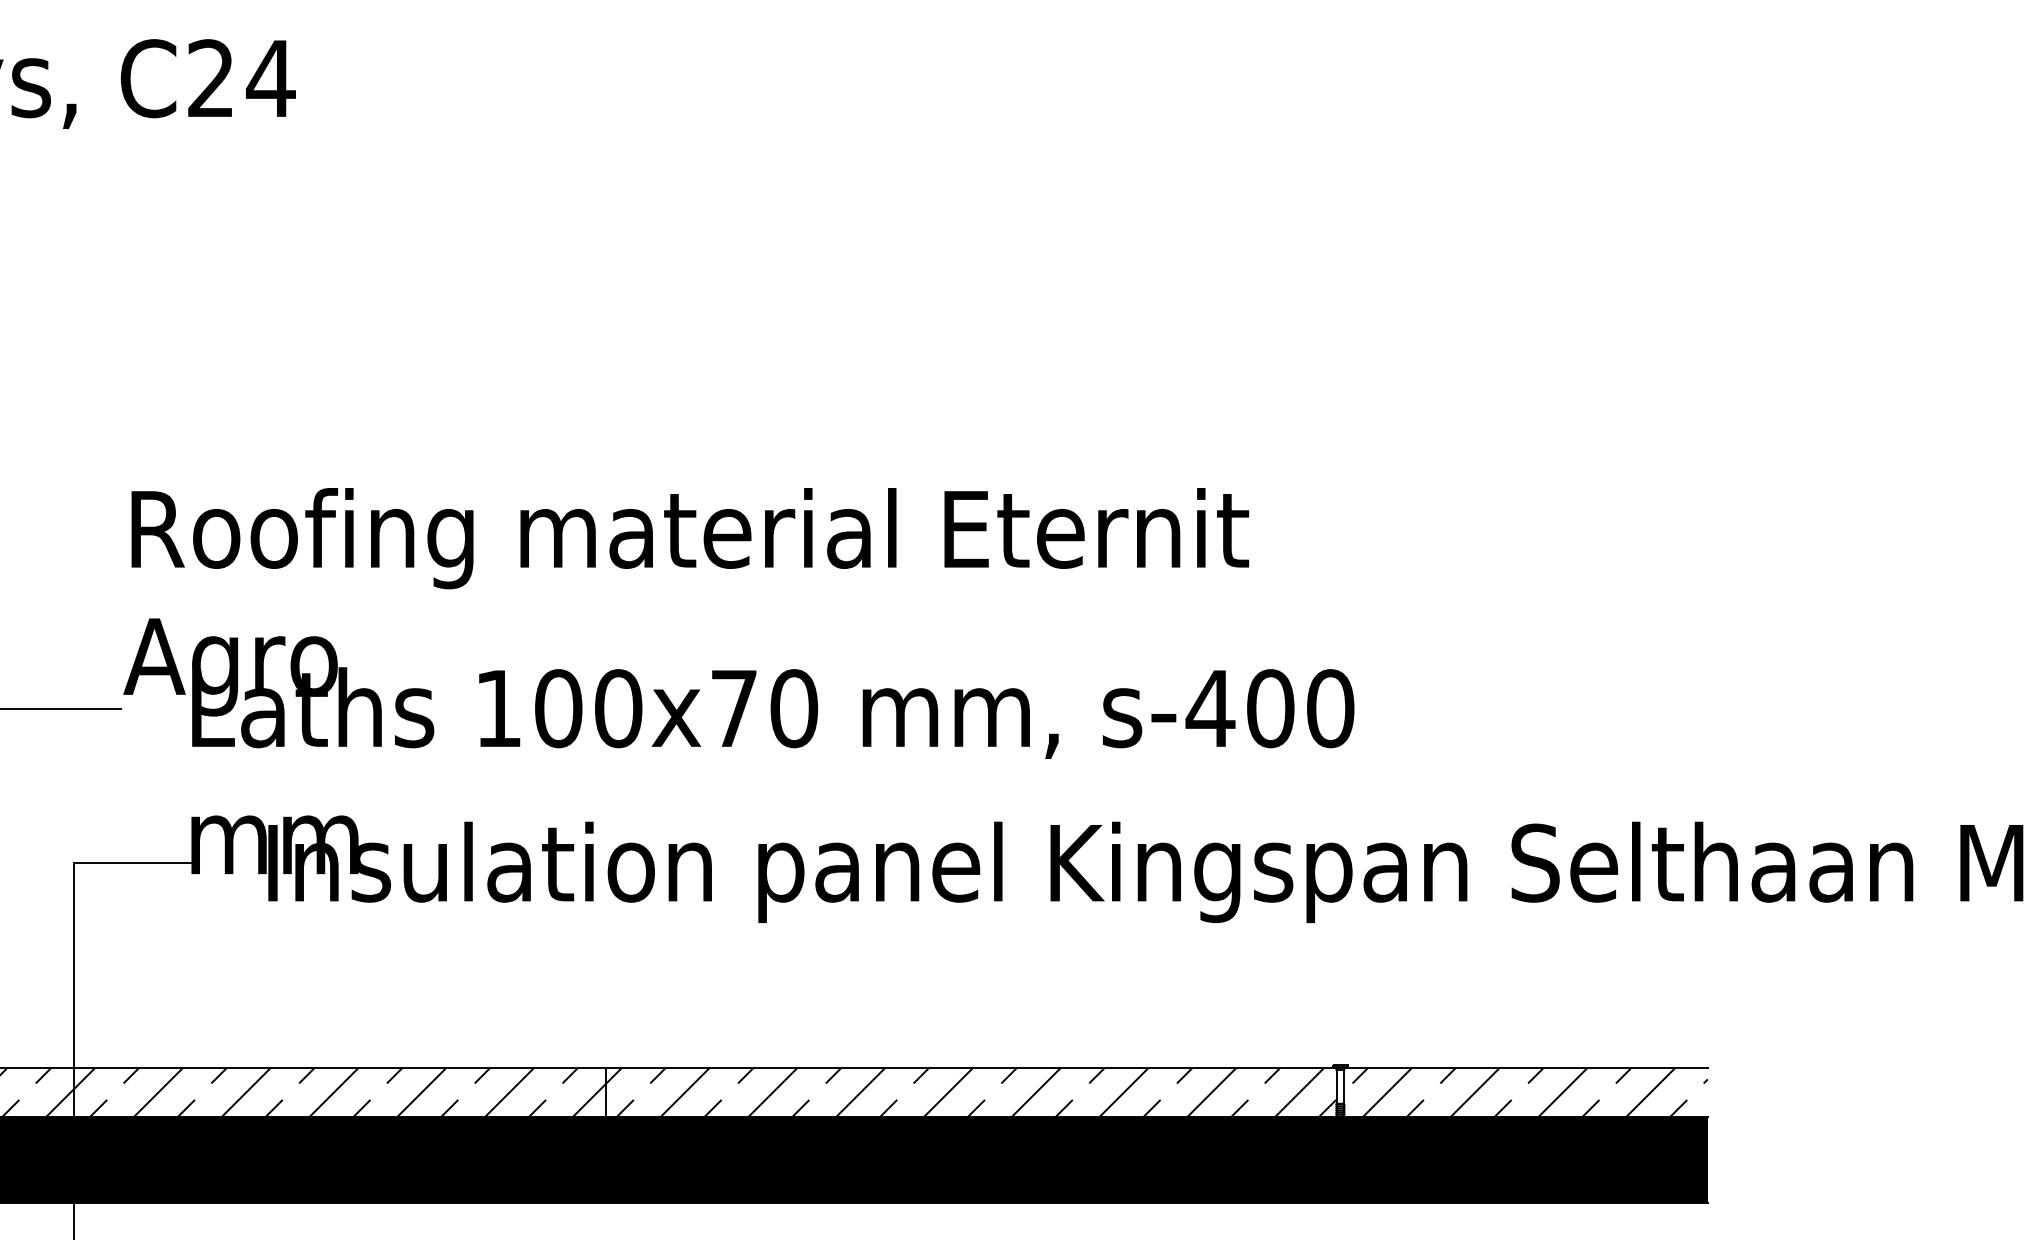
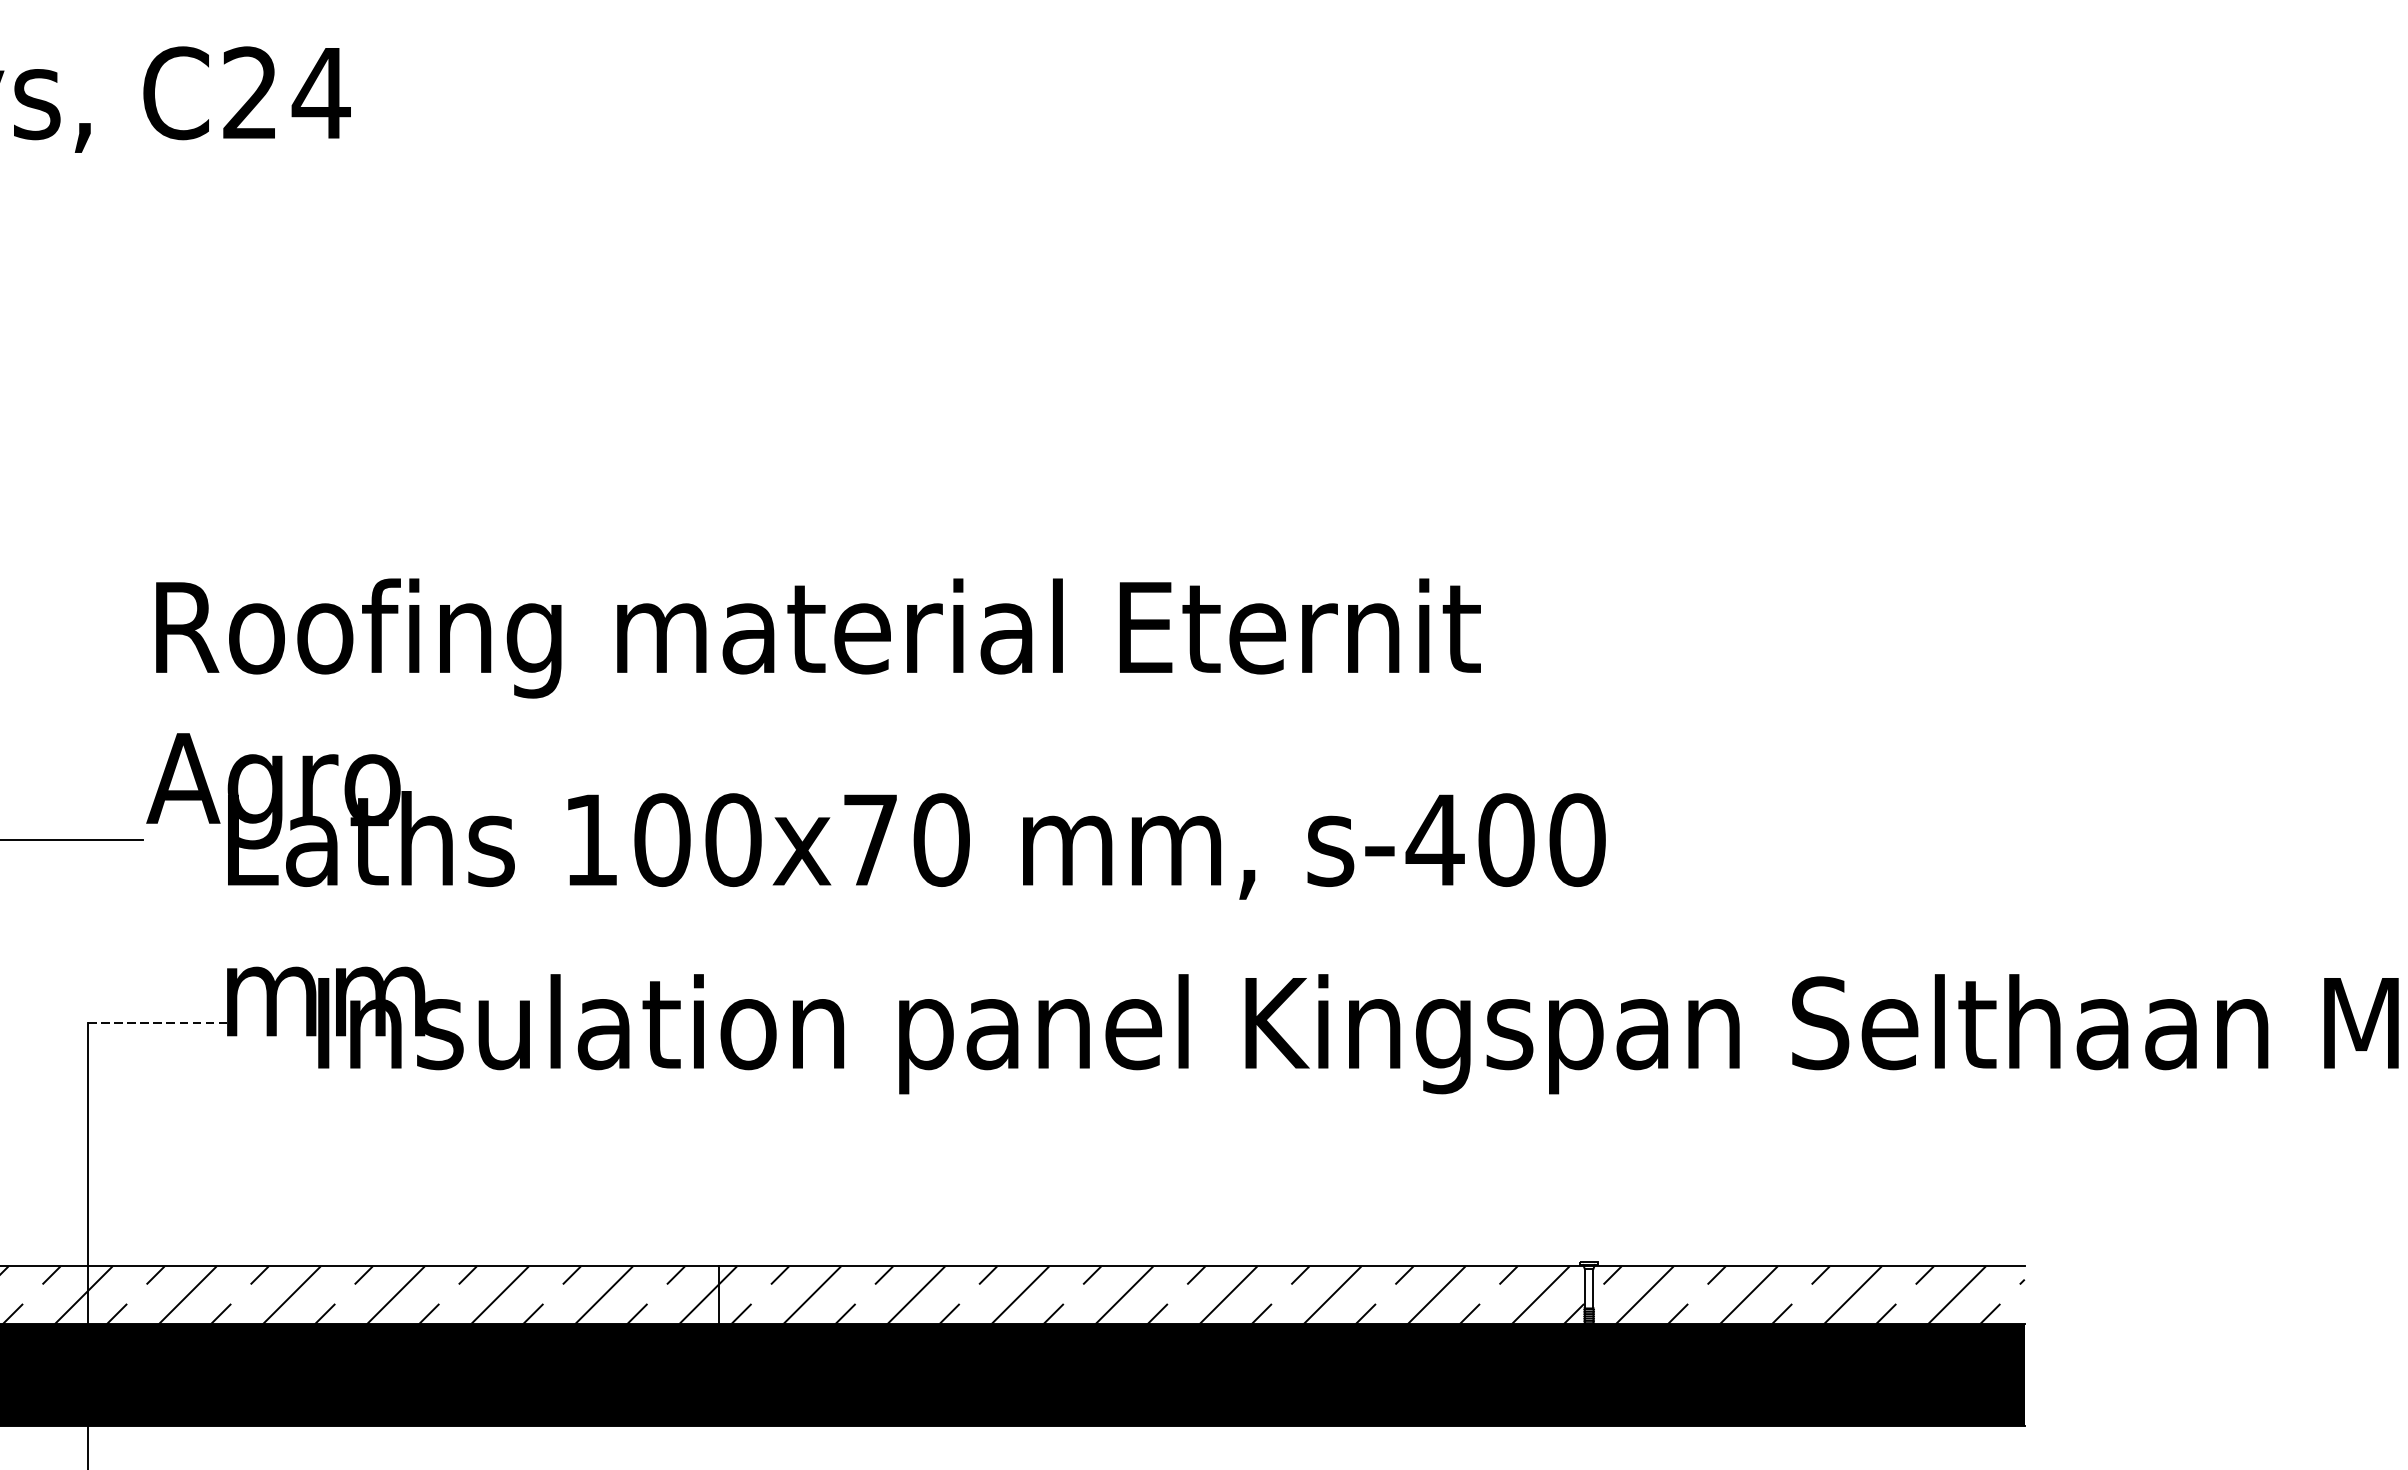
line: (136, 863) -> (161, 1023), solid -> dashed

